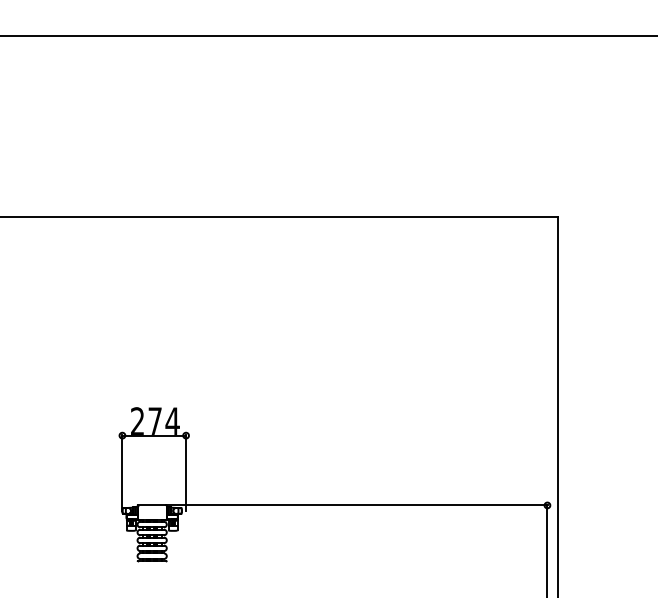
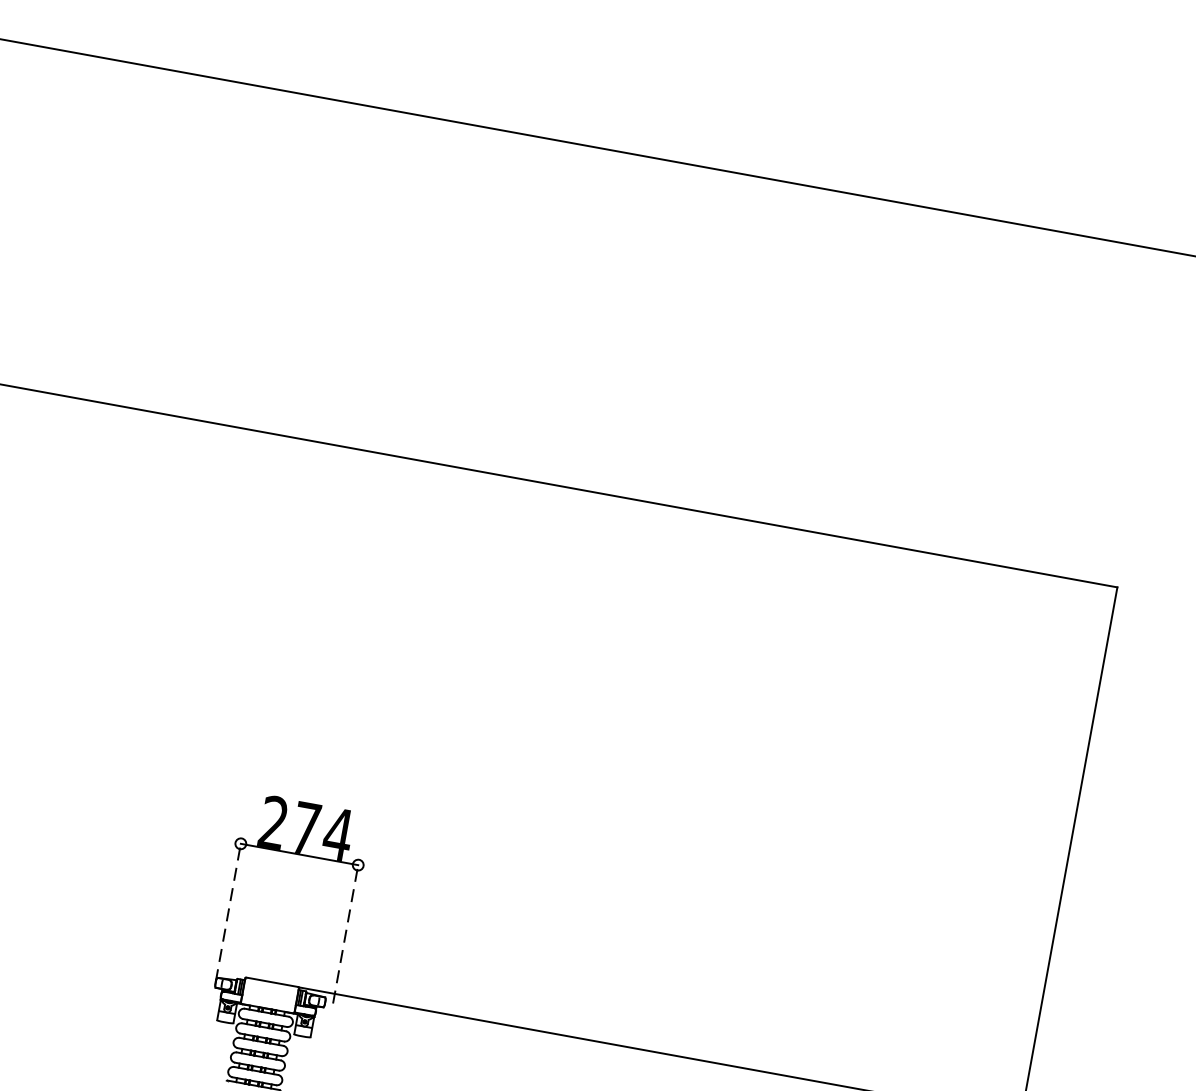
line: (122, 473) -> (228, 913), solid -> dashed
line: (186, 473) -> (346, 935), solid -> dashed

